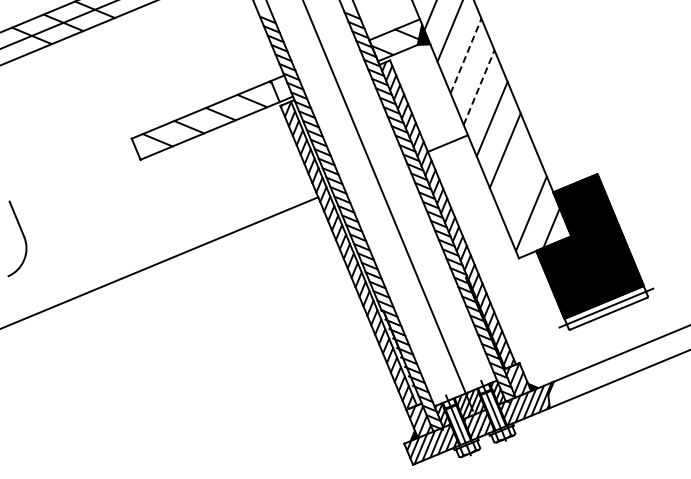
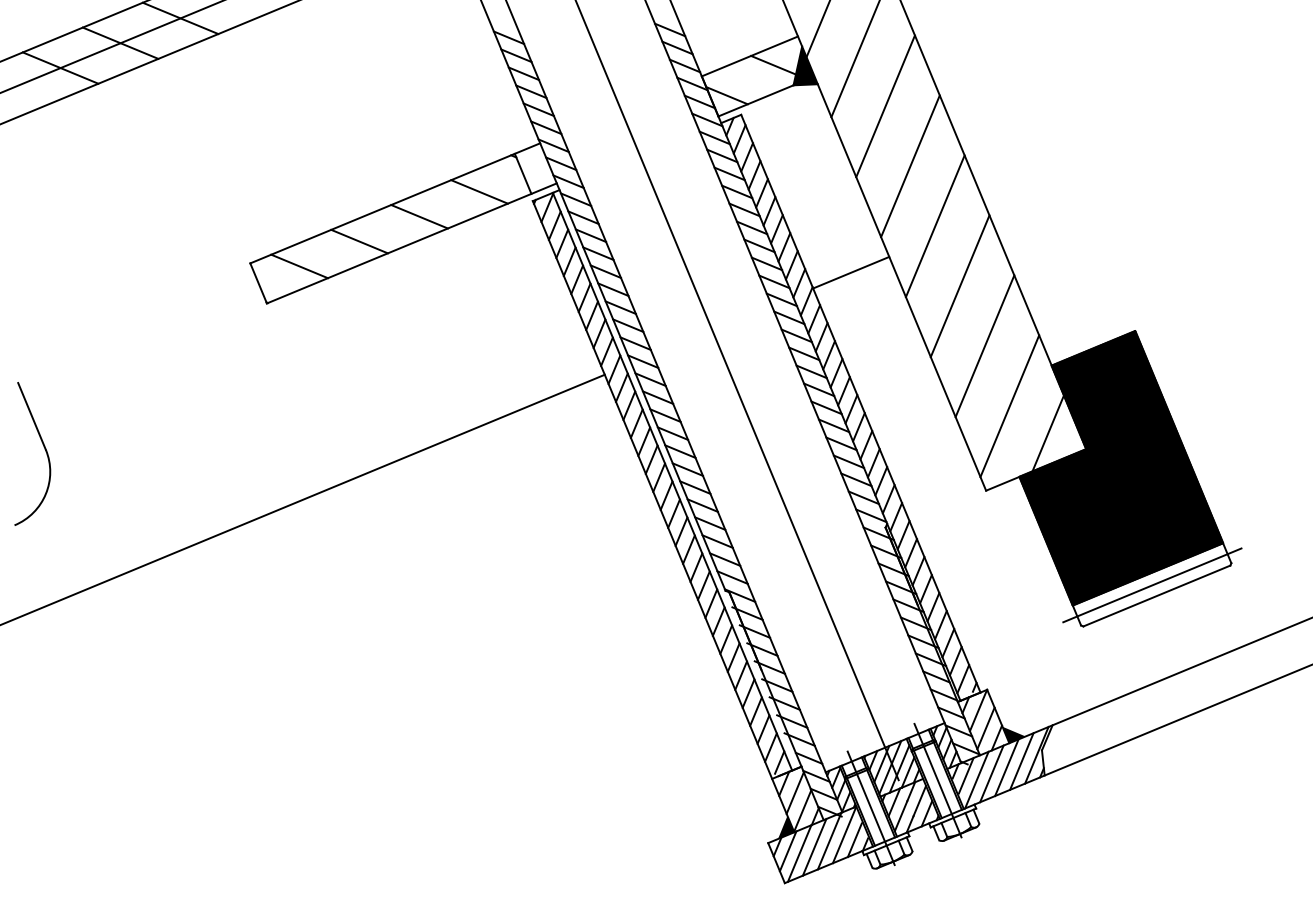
line: (466, 55) -> (886, 105), dashed -> solid
line: (479, 87) -> (911, 166), dashed -> solid
line: (517, 182) -> (983, 346), added

